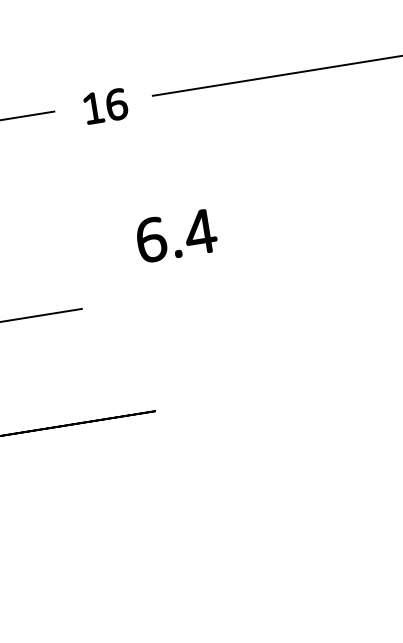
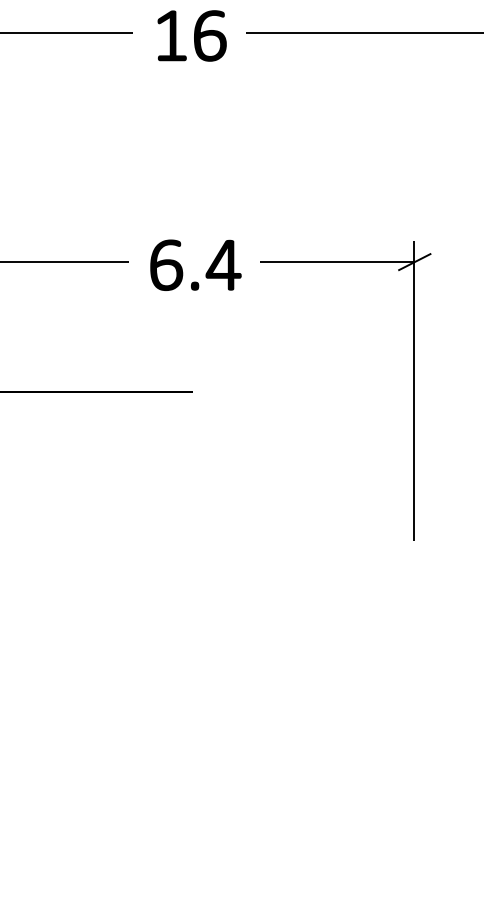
part: (105, 106) -> (191, 35), size x1.43
part: (165, 239) -> (182, 267), moved
part: (344, 379) -> (413, 390), added

